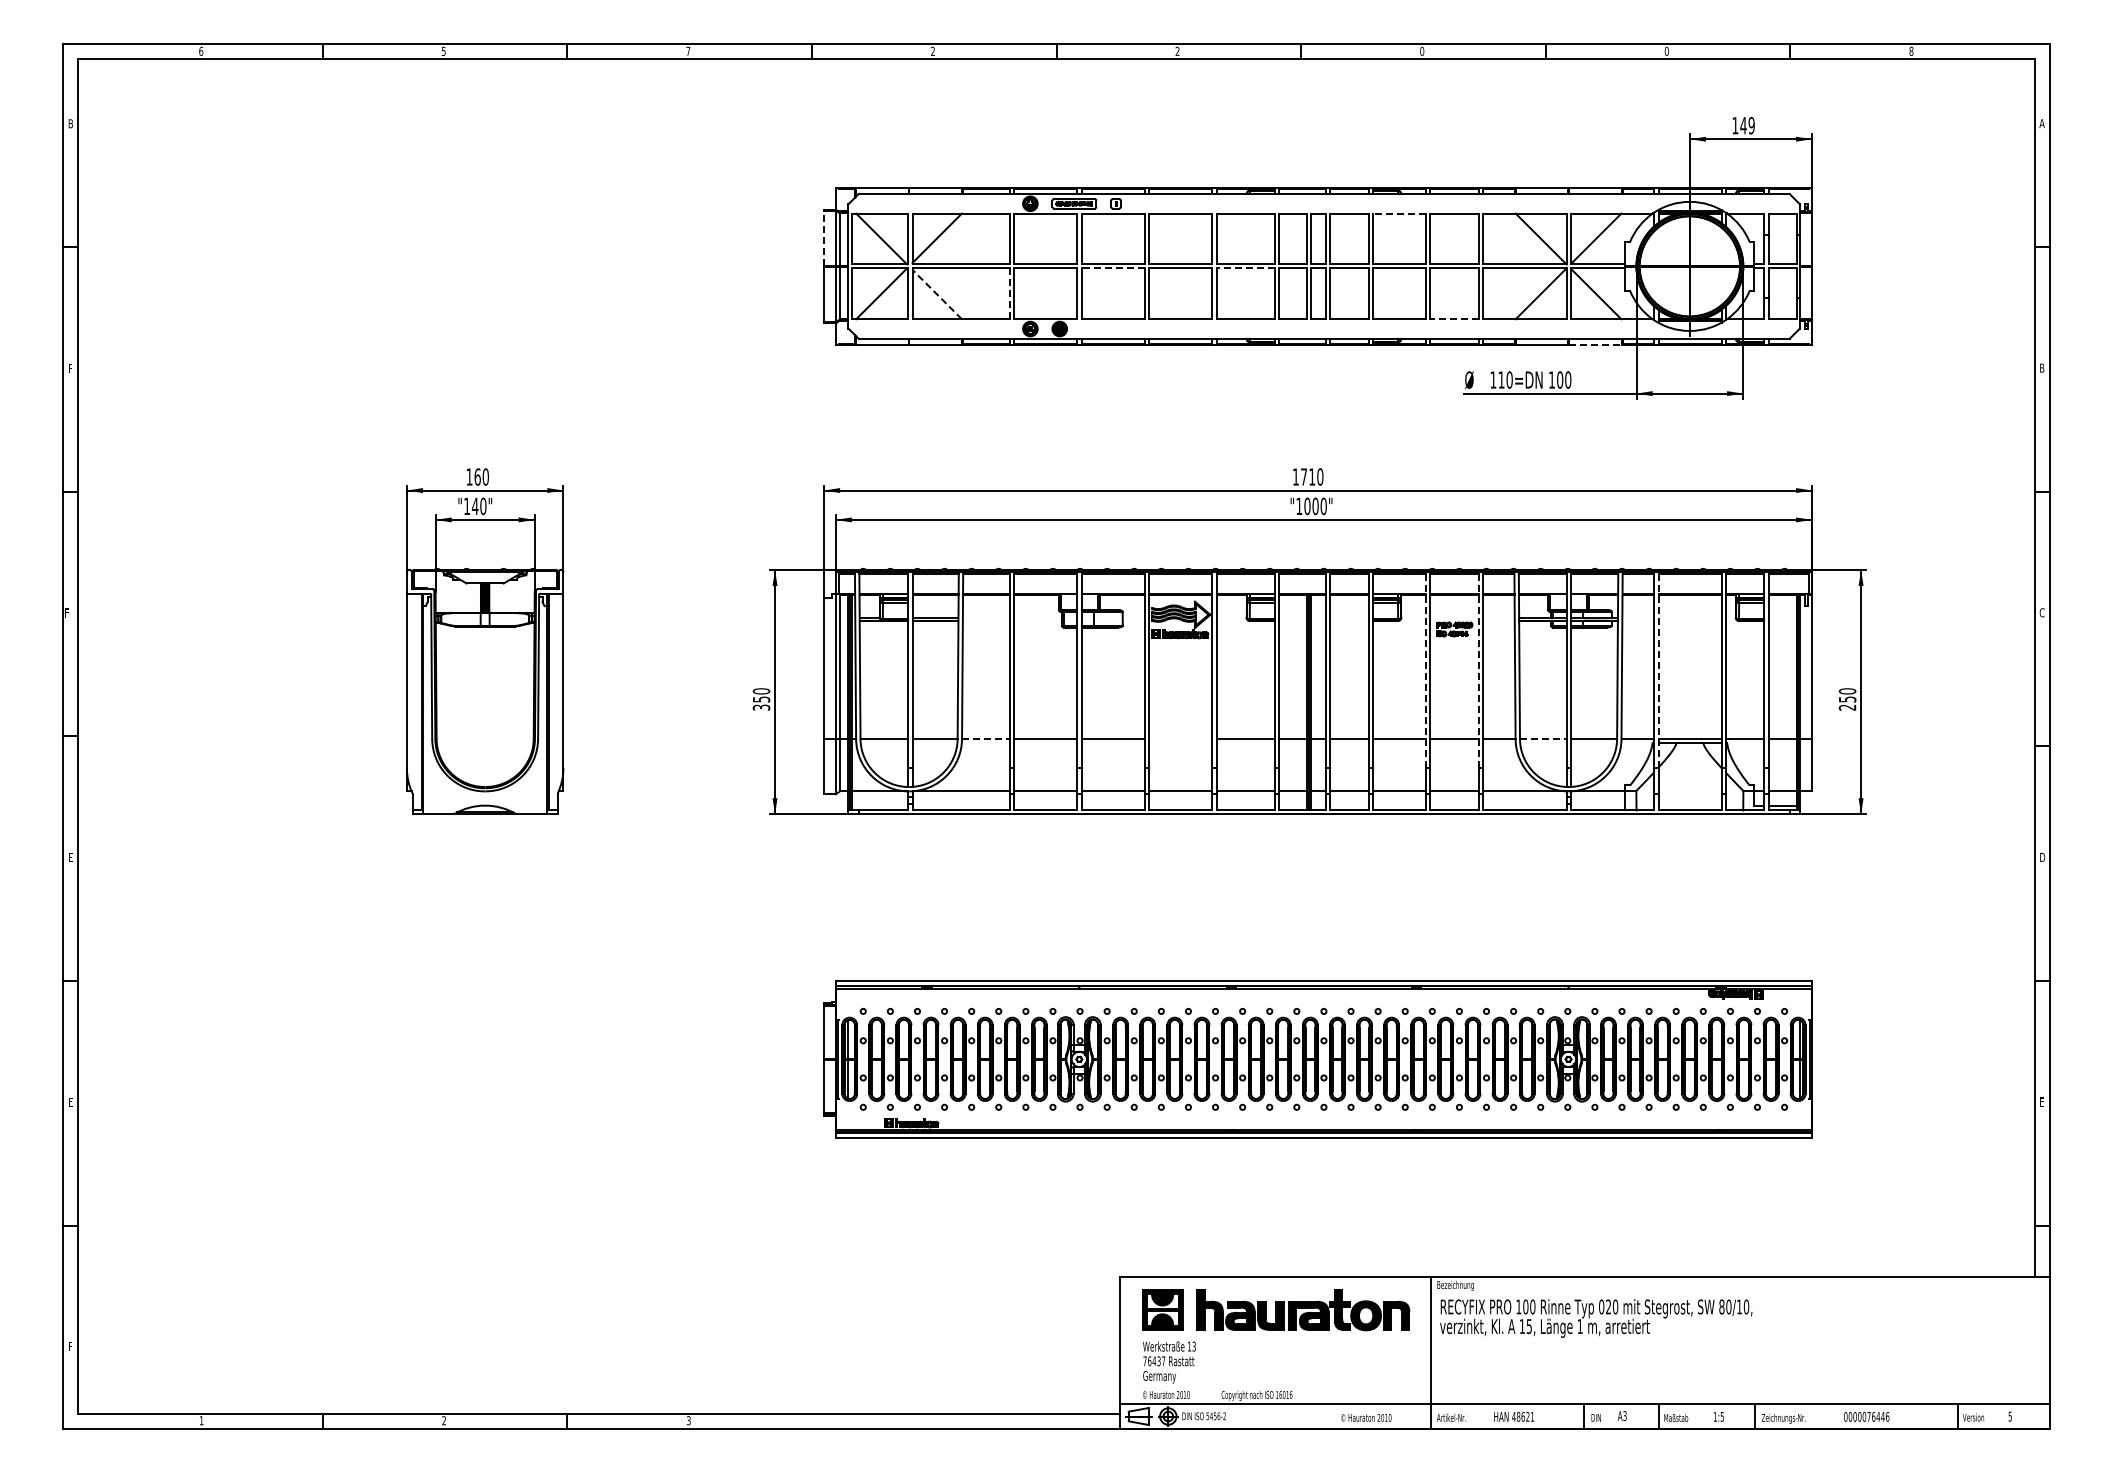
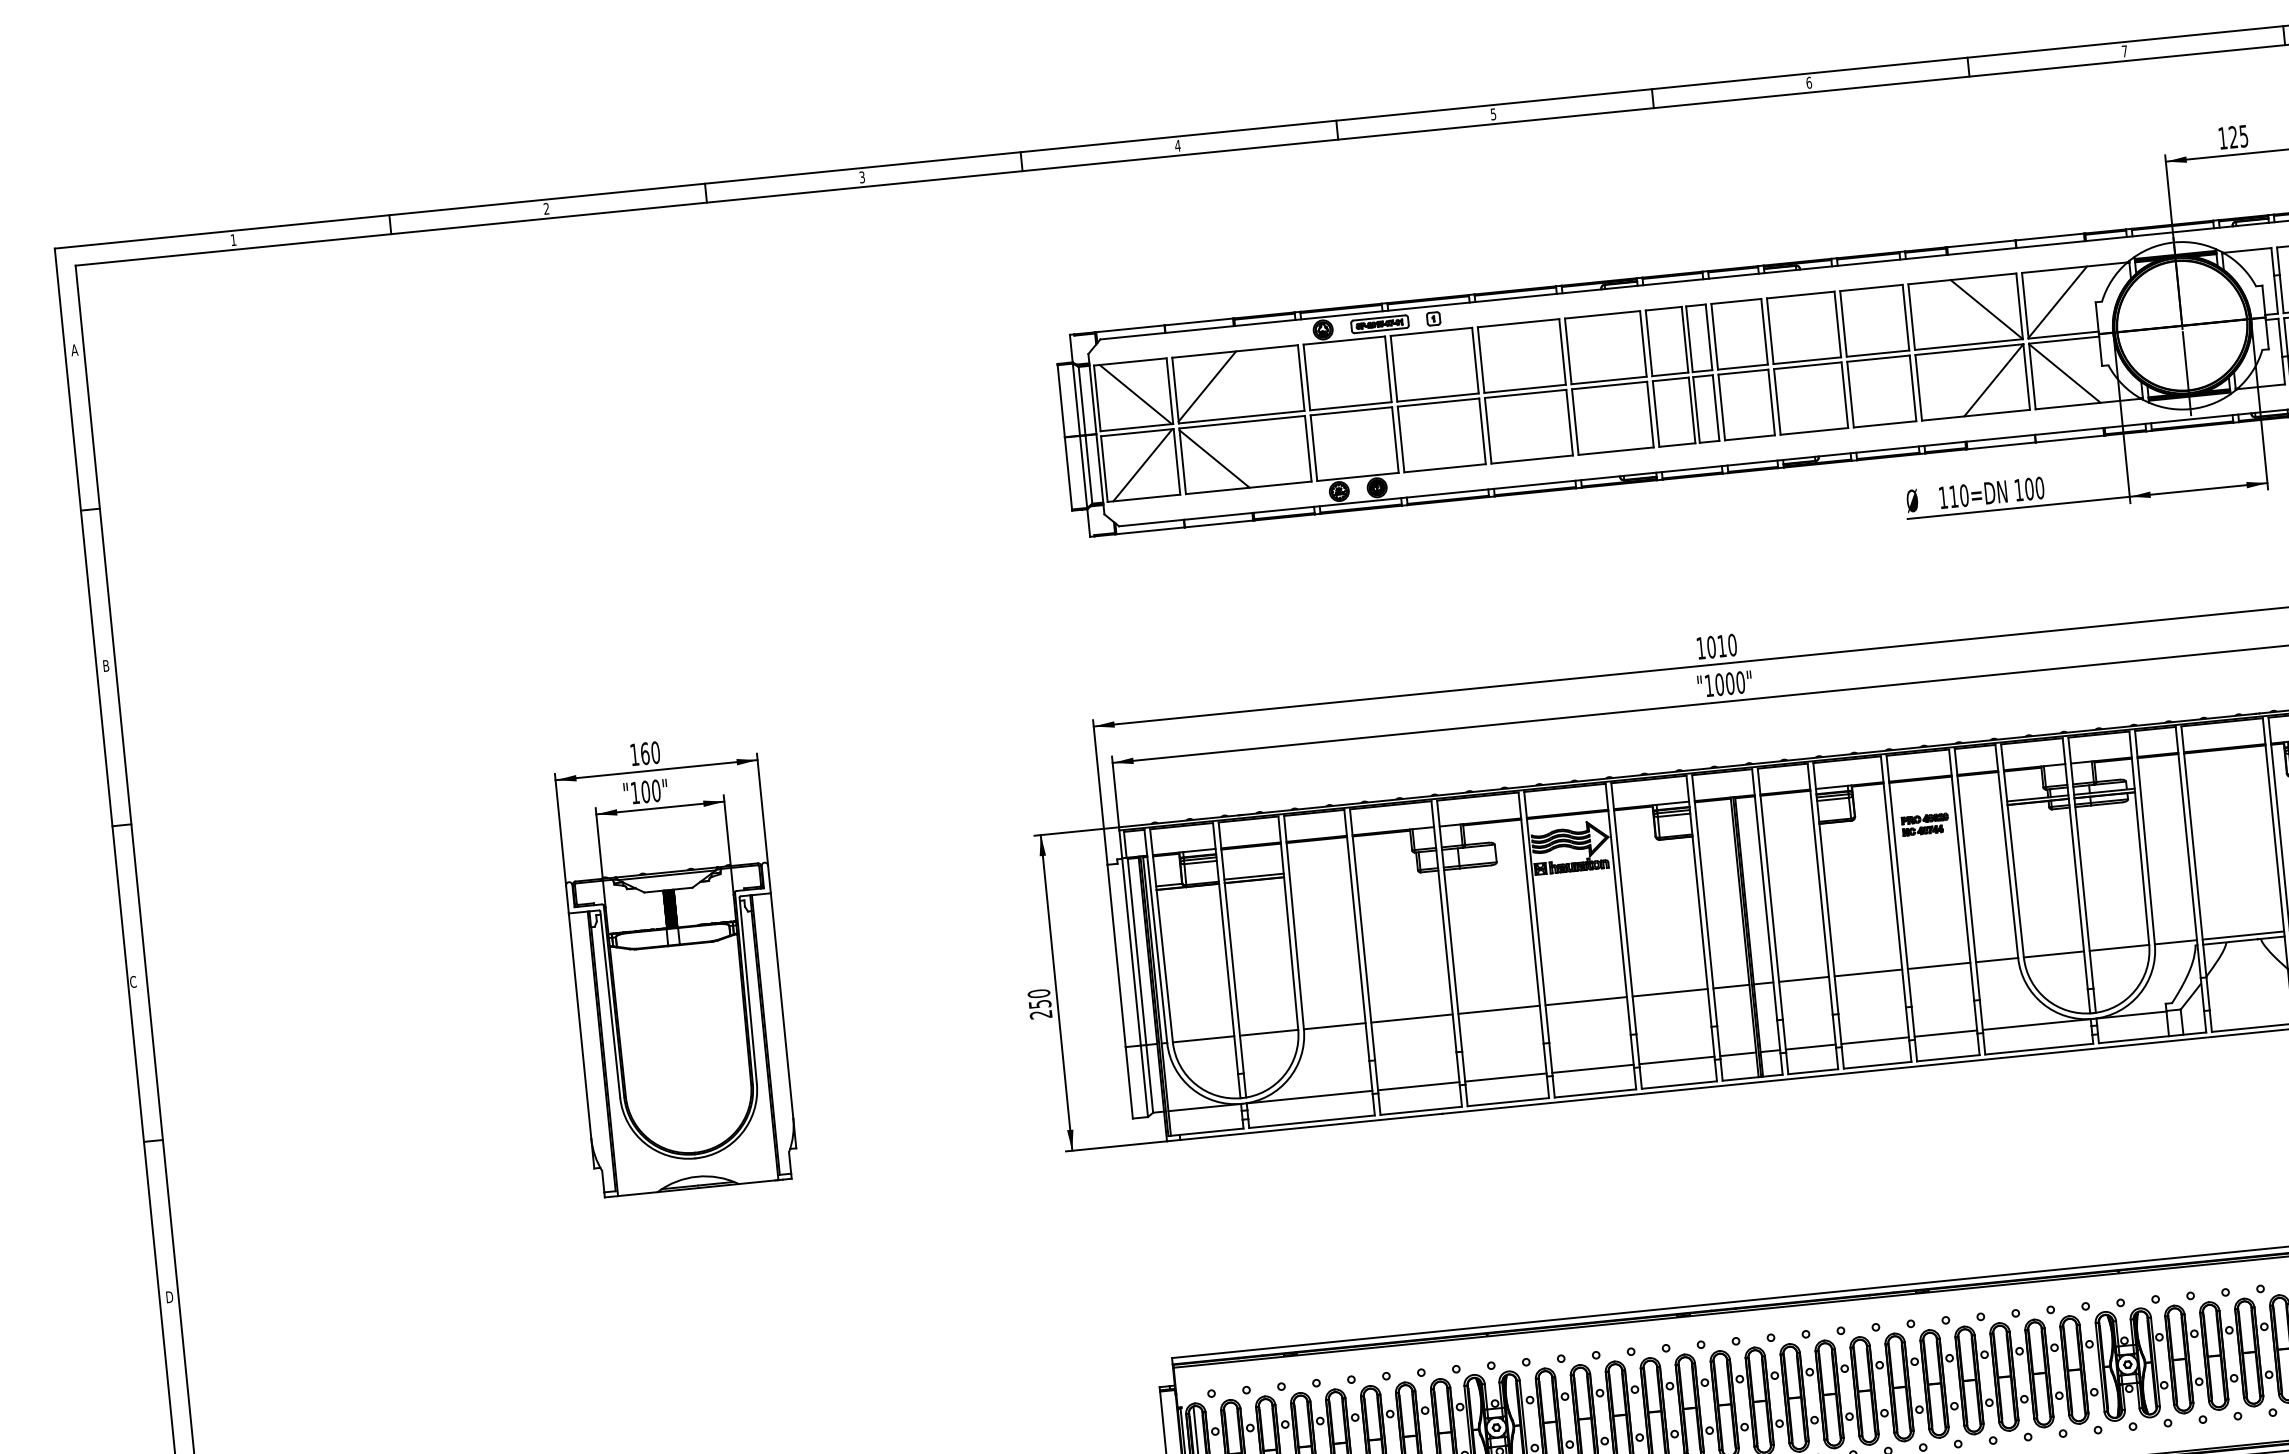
text: (201, 50) -> (233, 238), 6 -> 1
text: (688, 50) -> (862, 176), 7 -> 3
text: (932, 50) -> (1177, 144), 2 -> 4
text: (1177, 50) -> (1493, 113), 2 -> 5
text: (1422, 50) -> (1809, 81), 0 -> 6
text: (1666, 50) -> (2124, 50), 0 -> 7
text: (443, 51) -> (546, 209), 5 -> 2
text: (70, 123) -> (74, 349), B -> A
text: (1747, 125) -> (2238, 136), 149 -> 125
line: (1399, 213) -> (1800, 294), dashed -> solid
line: (823, 238) -> (1060, 401), dashed -> solid
line: (1113, 268) -> (1438, 402), dashed -> solid
line: (1245, 268) -> (1609, 385), dashed -> solid
line: (1009, 293) -> (1307, 448), dashed -> solid
line: (937, 294) -> (1214, 458), dashed -> solid
line: (1453, 319) -> (1884, 424), dashed -> solid
line: (1595, 344) -> (2070, 438), dashed -> solid
text: (70, 367) -> (105, 664), F -> B
text: (1304, 476) -> (1712, 646), 1710 -> 1010
text: (474, 506) -> (644, 792), "140" -> "100"
text: (67, 612) -> (133, 981), F -> C
line: (1425, 671) -> (1893, 882), dashed -> solid
line: (1478, 671) -> (1961, 875), dashed -> solid
line: (1658, 671) -> (2193, 852), dashed -> solid
text: (761, 707) -> (1041, 1014), 350 -> 250
line: (985, 738) -> (1334, 1025), dashed -> solid
line: (1180, 738) -> (1585, 1000), added
line: (1543, 738) -> (2054, 953), dashed -> solid
text: (70, 857) -> (168, 1297), E -> D

